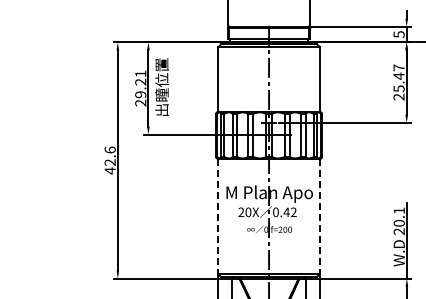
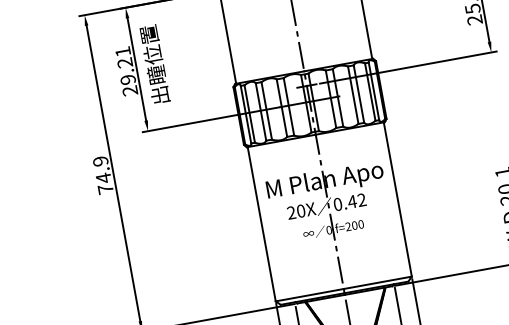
text: (109, 160) -> (102, 175), 42.6 -> 74.9
line: (218, 216) -> (261, 224), dashed -> solid
line: (319, 216) -> (397, 199), dashed -> solid

